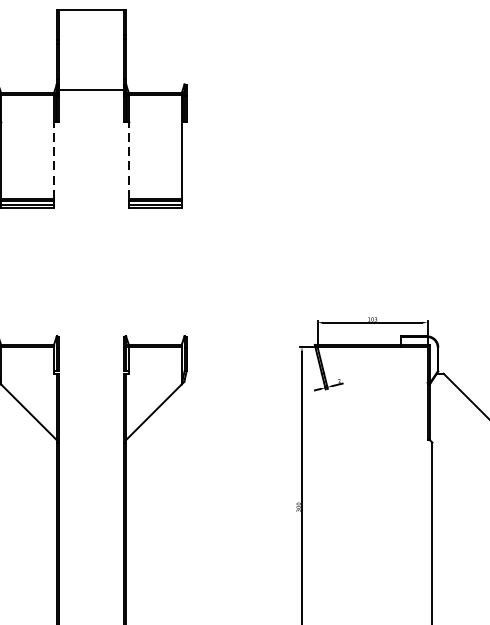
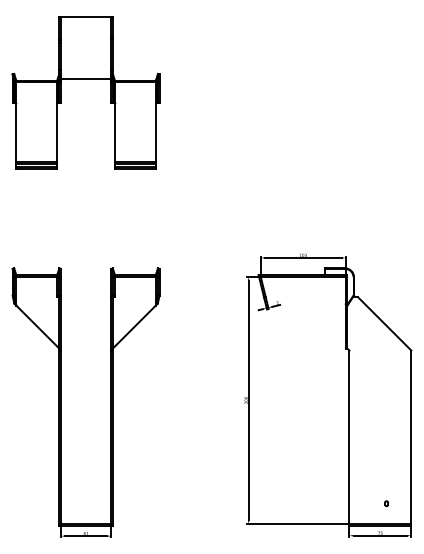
line: (54, 160) -> (57, 132), dashed -> solid
line: (128, 160) -> (114, 132), dashed -> solid

